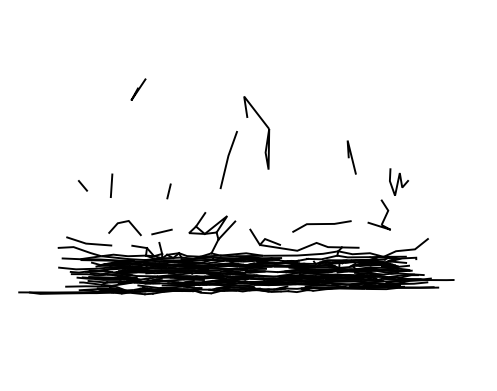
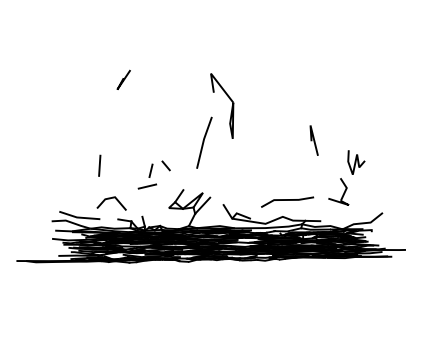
part: (267, 132) -> (231, 105), moved
line: (83, 185) -> (166, 165), moved
line: (161, 231) -> (146, 186), moved

